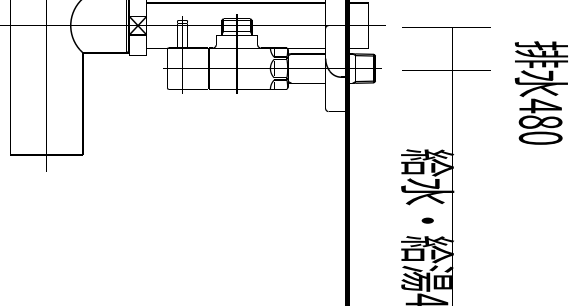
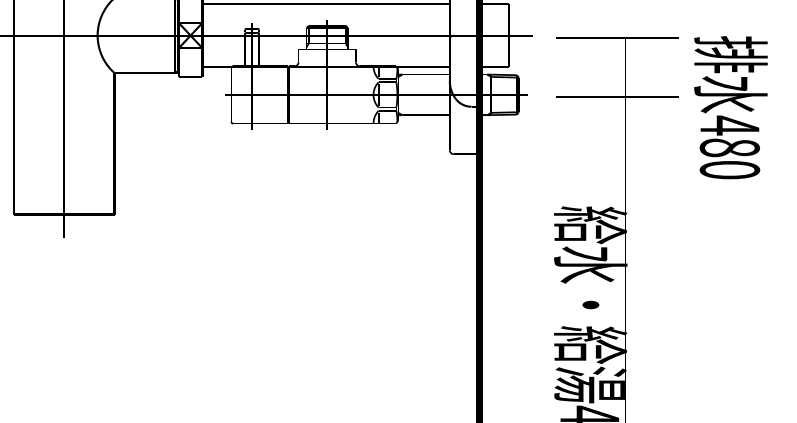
text: (541, 92) -> (730, 107), moved

